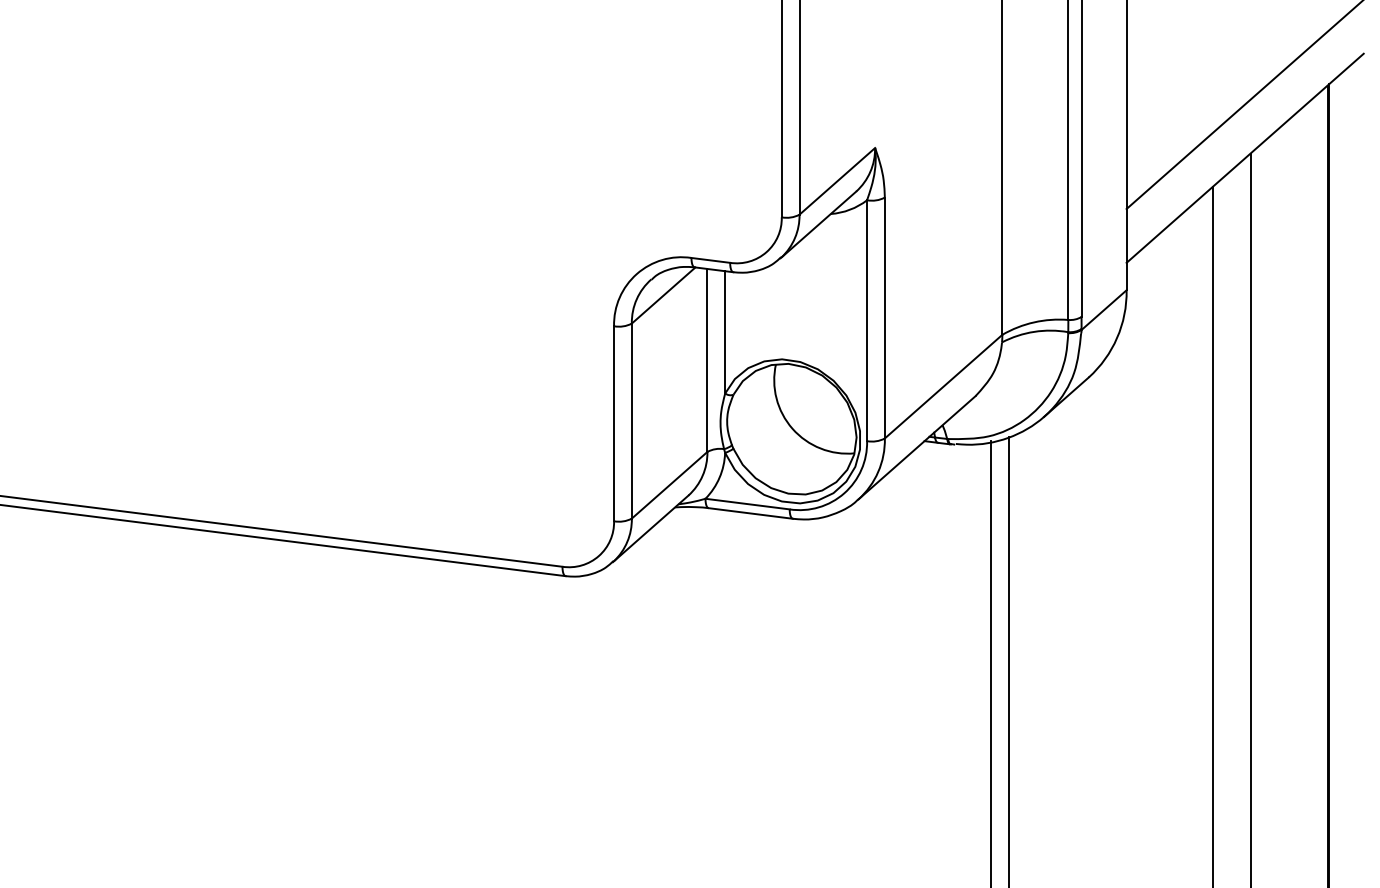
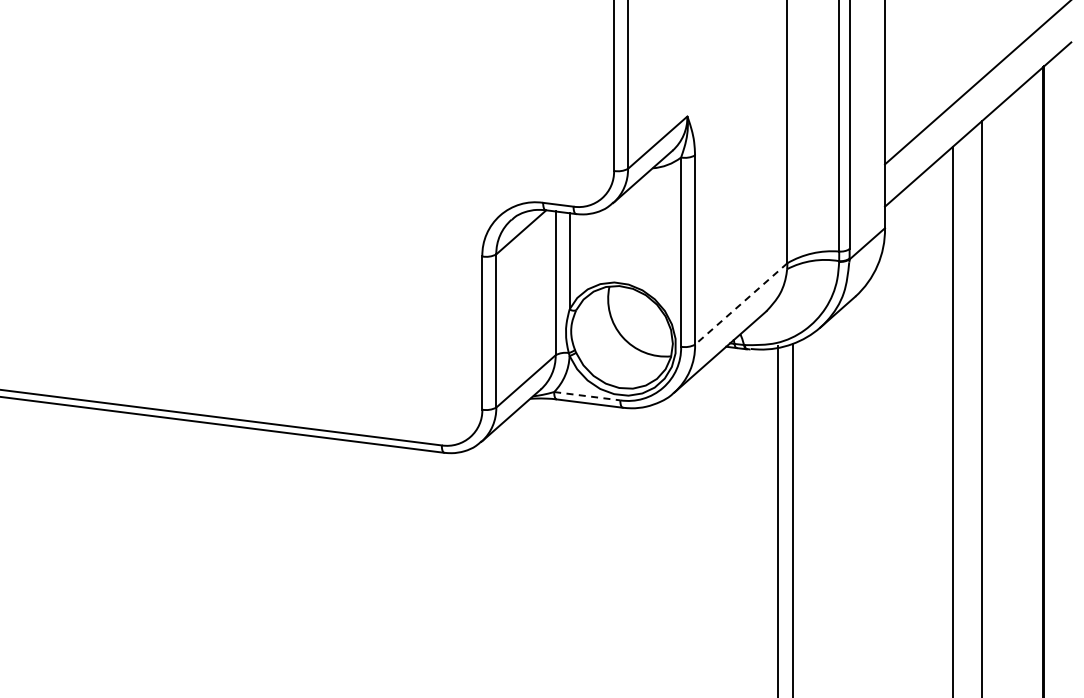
line: (943, 386) -> (741, 303), solid -> dashed
line: (747, 504) -> (587, 396), solid -> dashed

